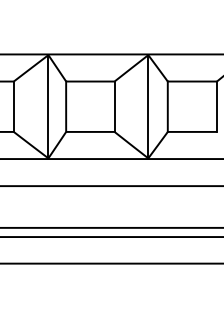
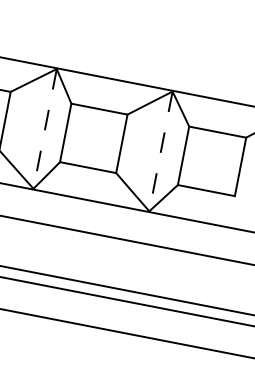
line: (48, 106) -> (45, 128), solid -> dashed
line: (148, 106) -> (161, 151), solid -> dashed

